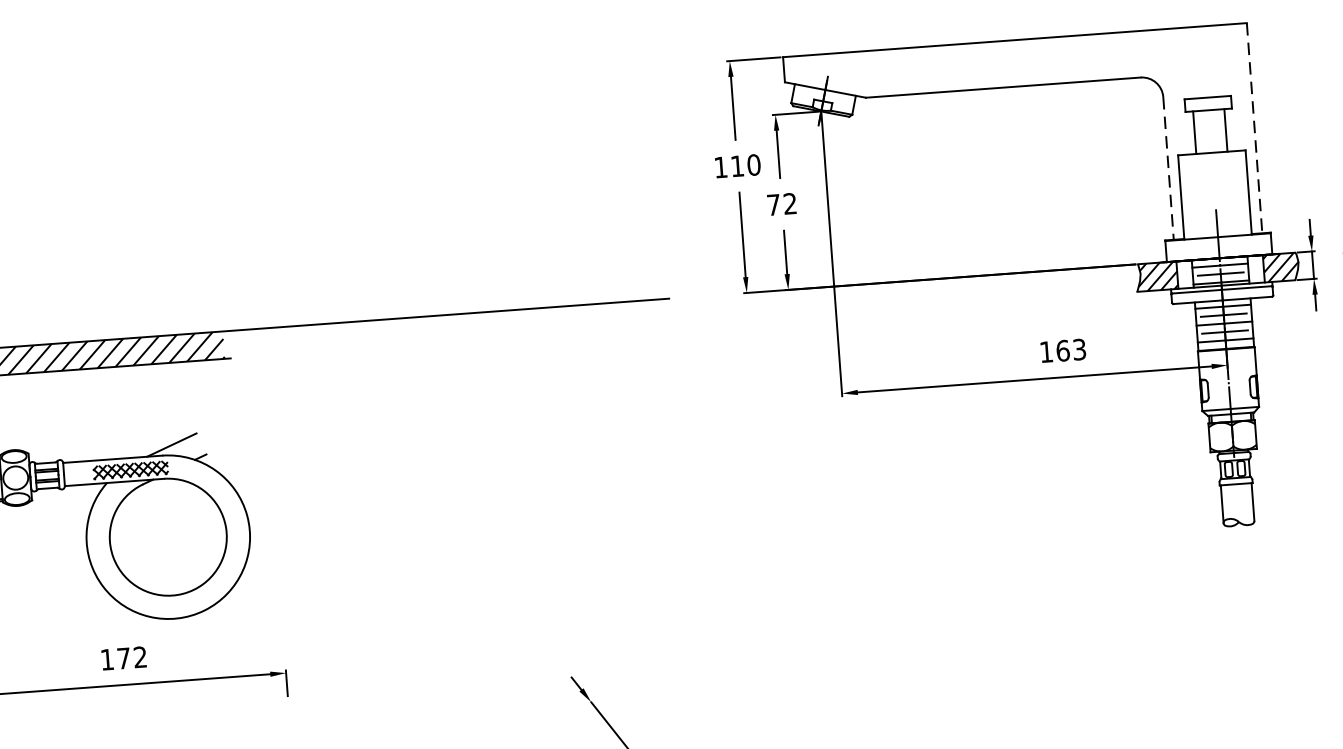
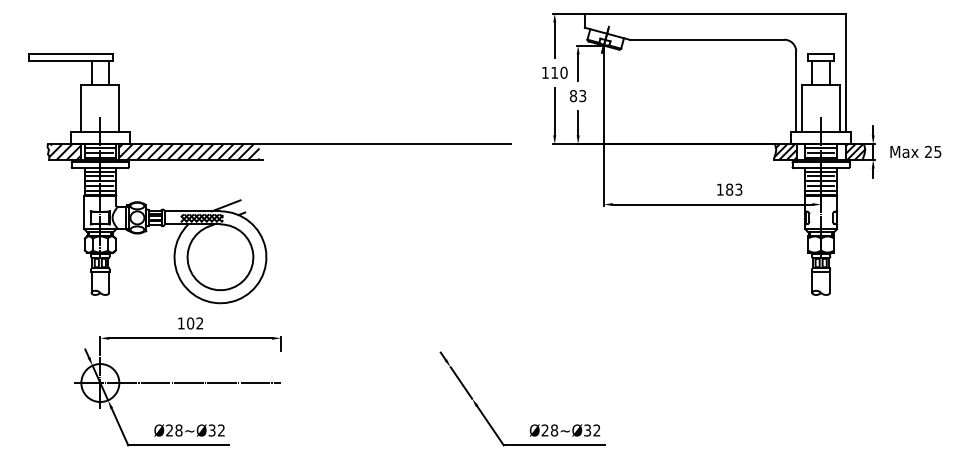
line: (1255, 129) -> (846, 73), dashed -> solid
line: (1169, 169) -> (796, 92), dashed -> solid
text: (780, 205) -> (577, 96), 72 -> 83
text: (1062, 350) -> (729, 189), 163 -> 183
text: (123, 658) -> (190, 323), 172 -> 102

